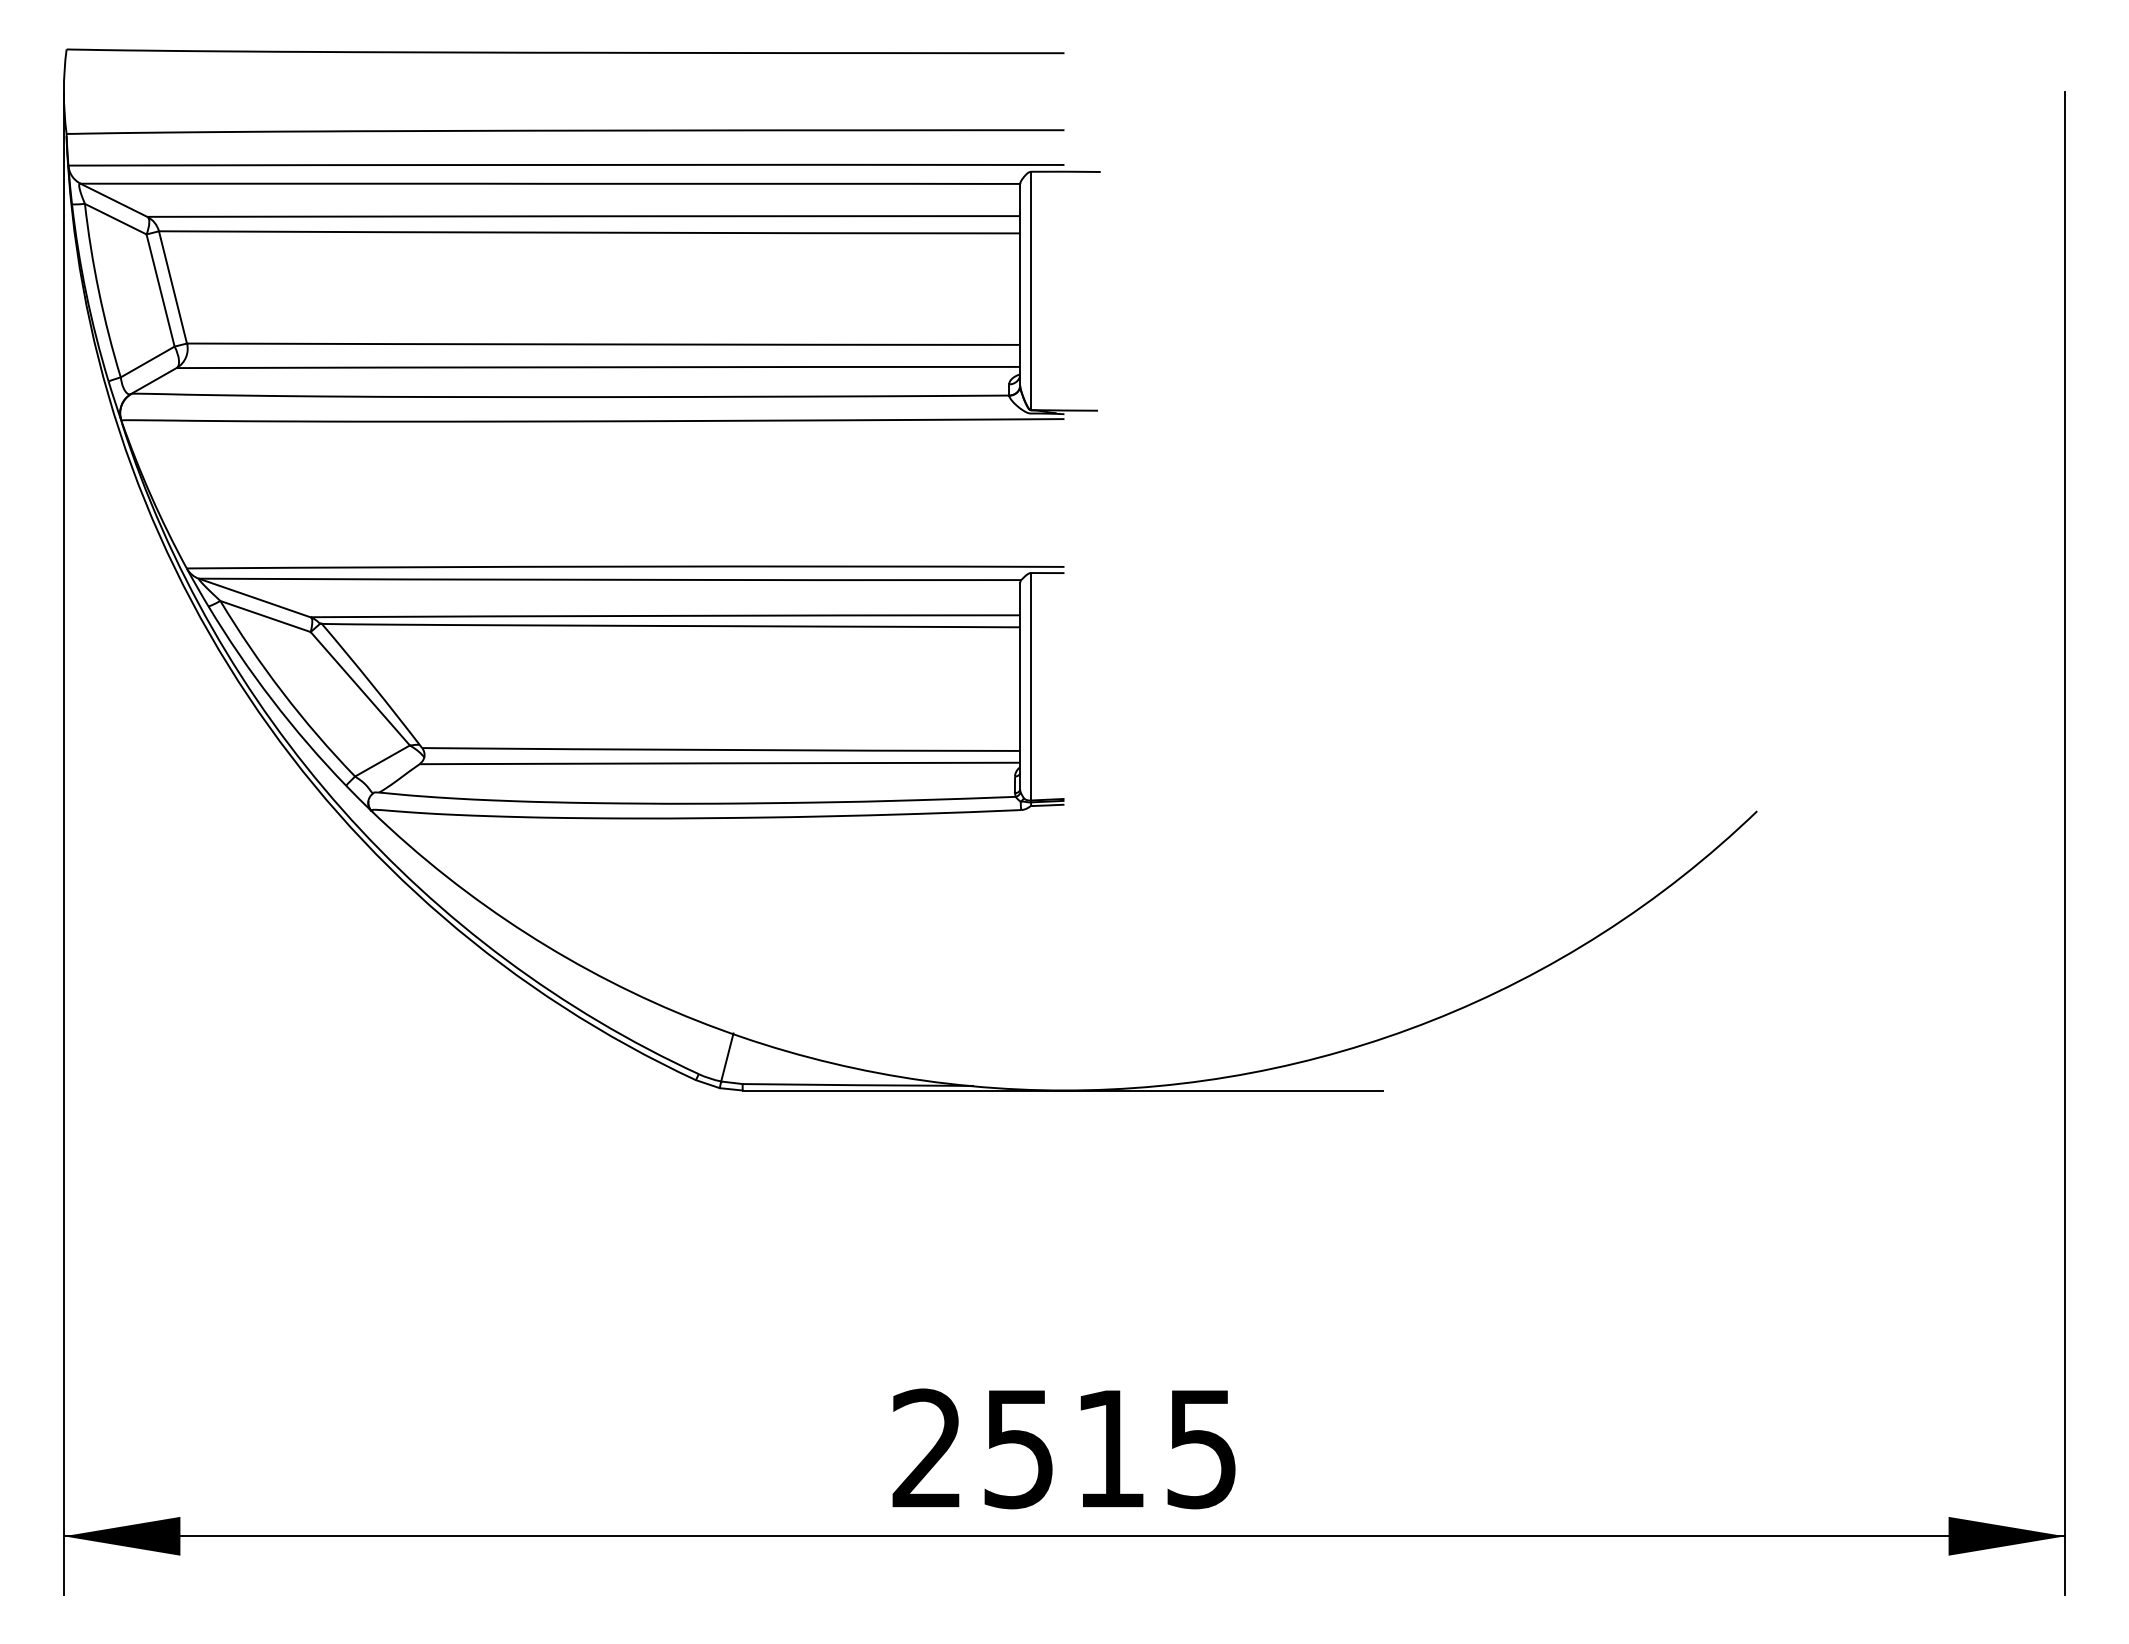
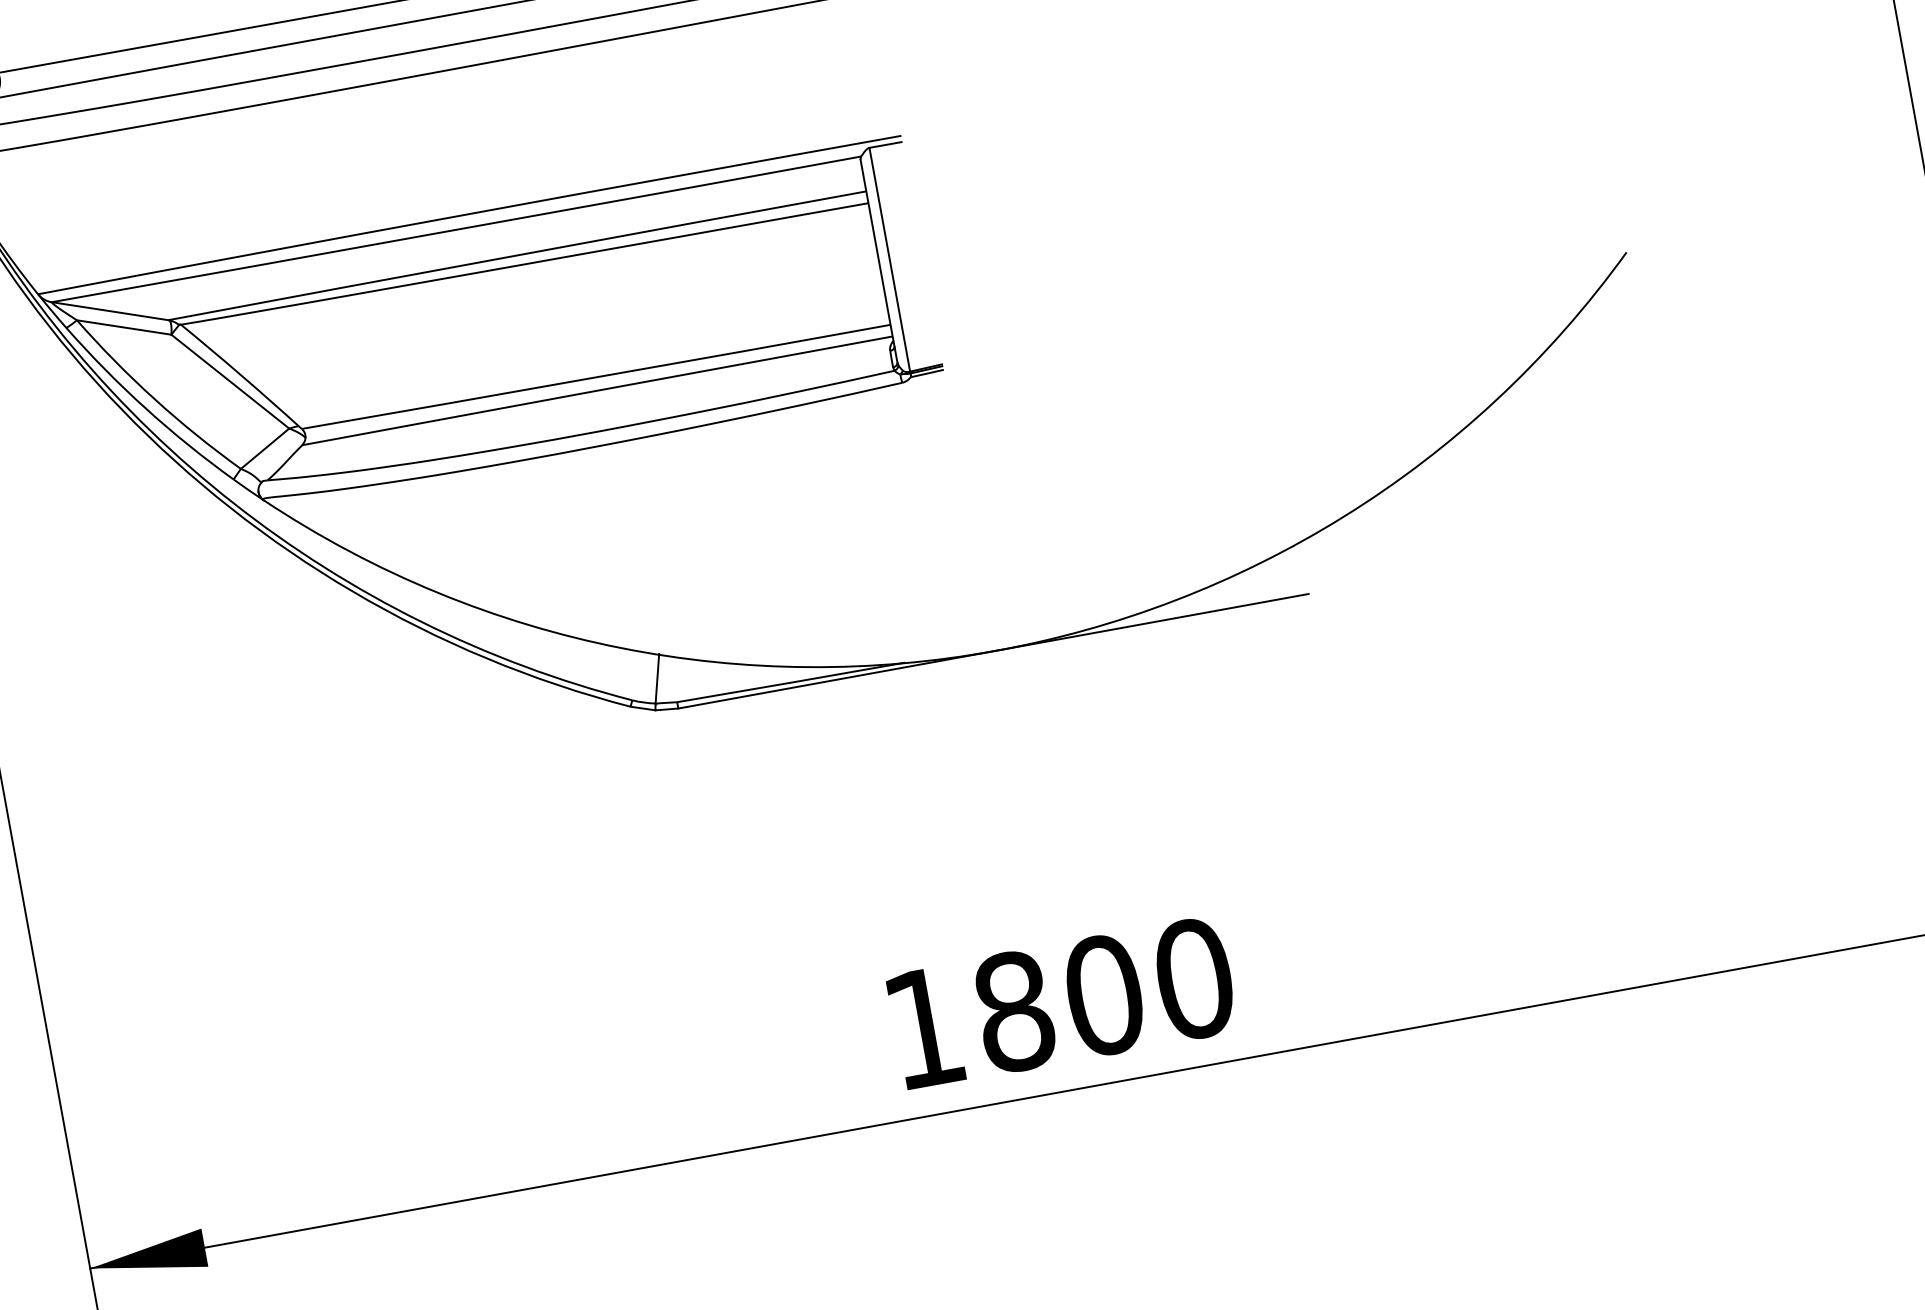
text: (1065, 1448) -> (1060, 1003), 2515 -> 1800

